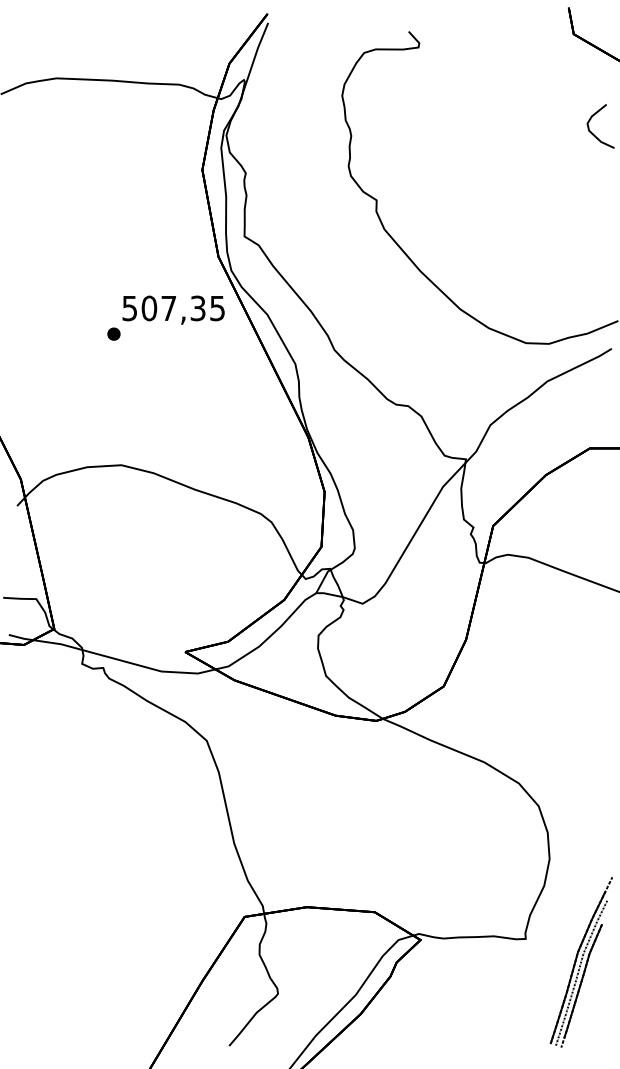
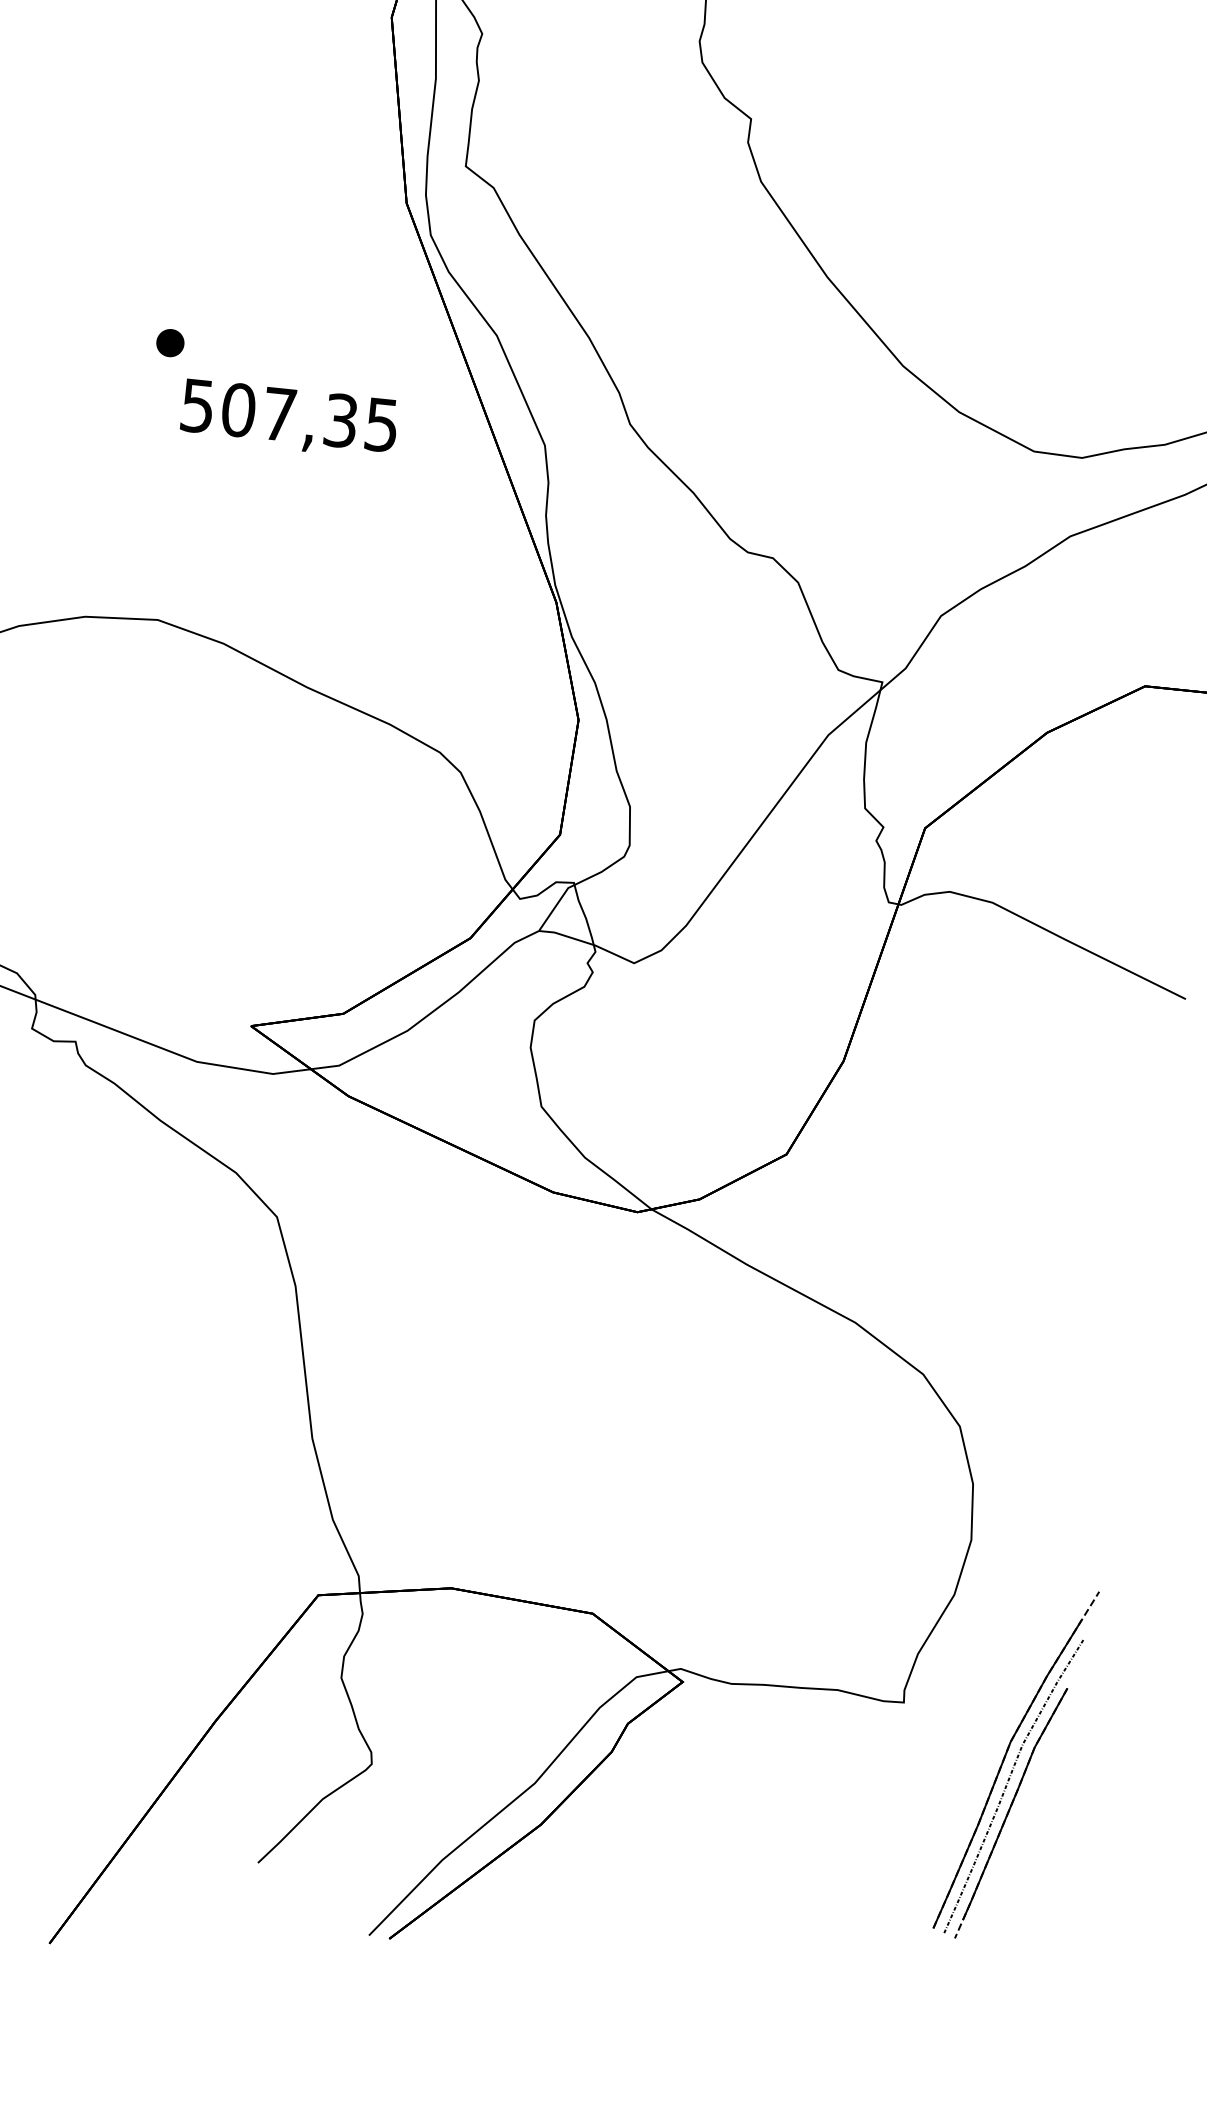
text: (173, 309) -> (289, 417), moved

